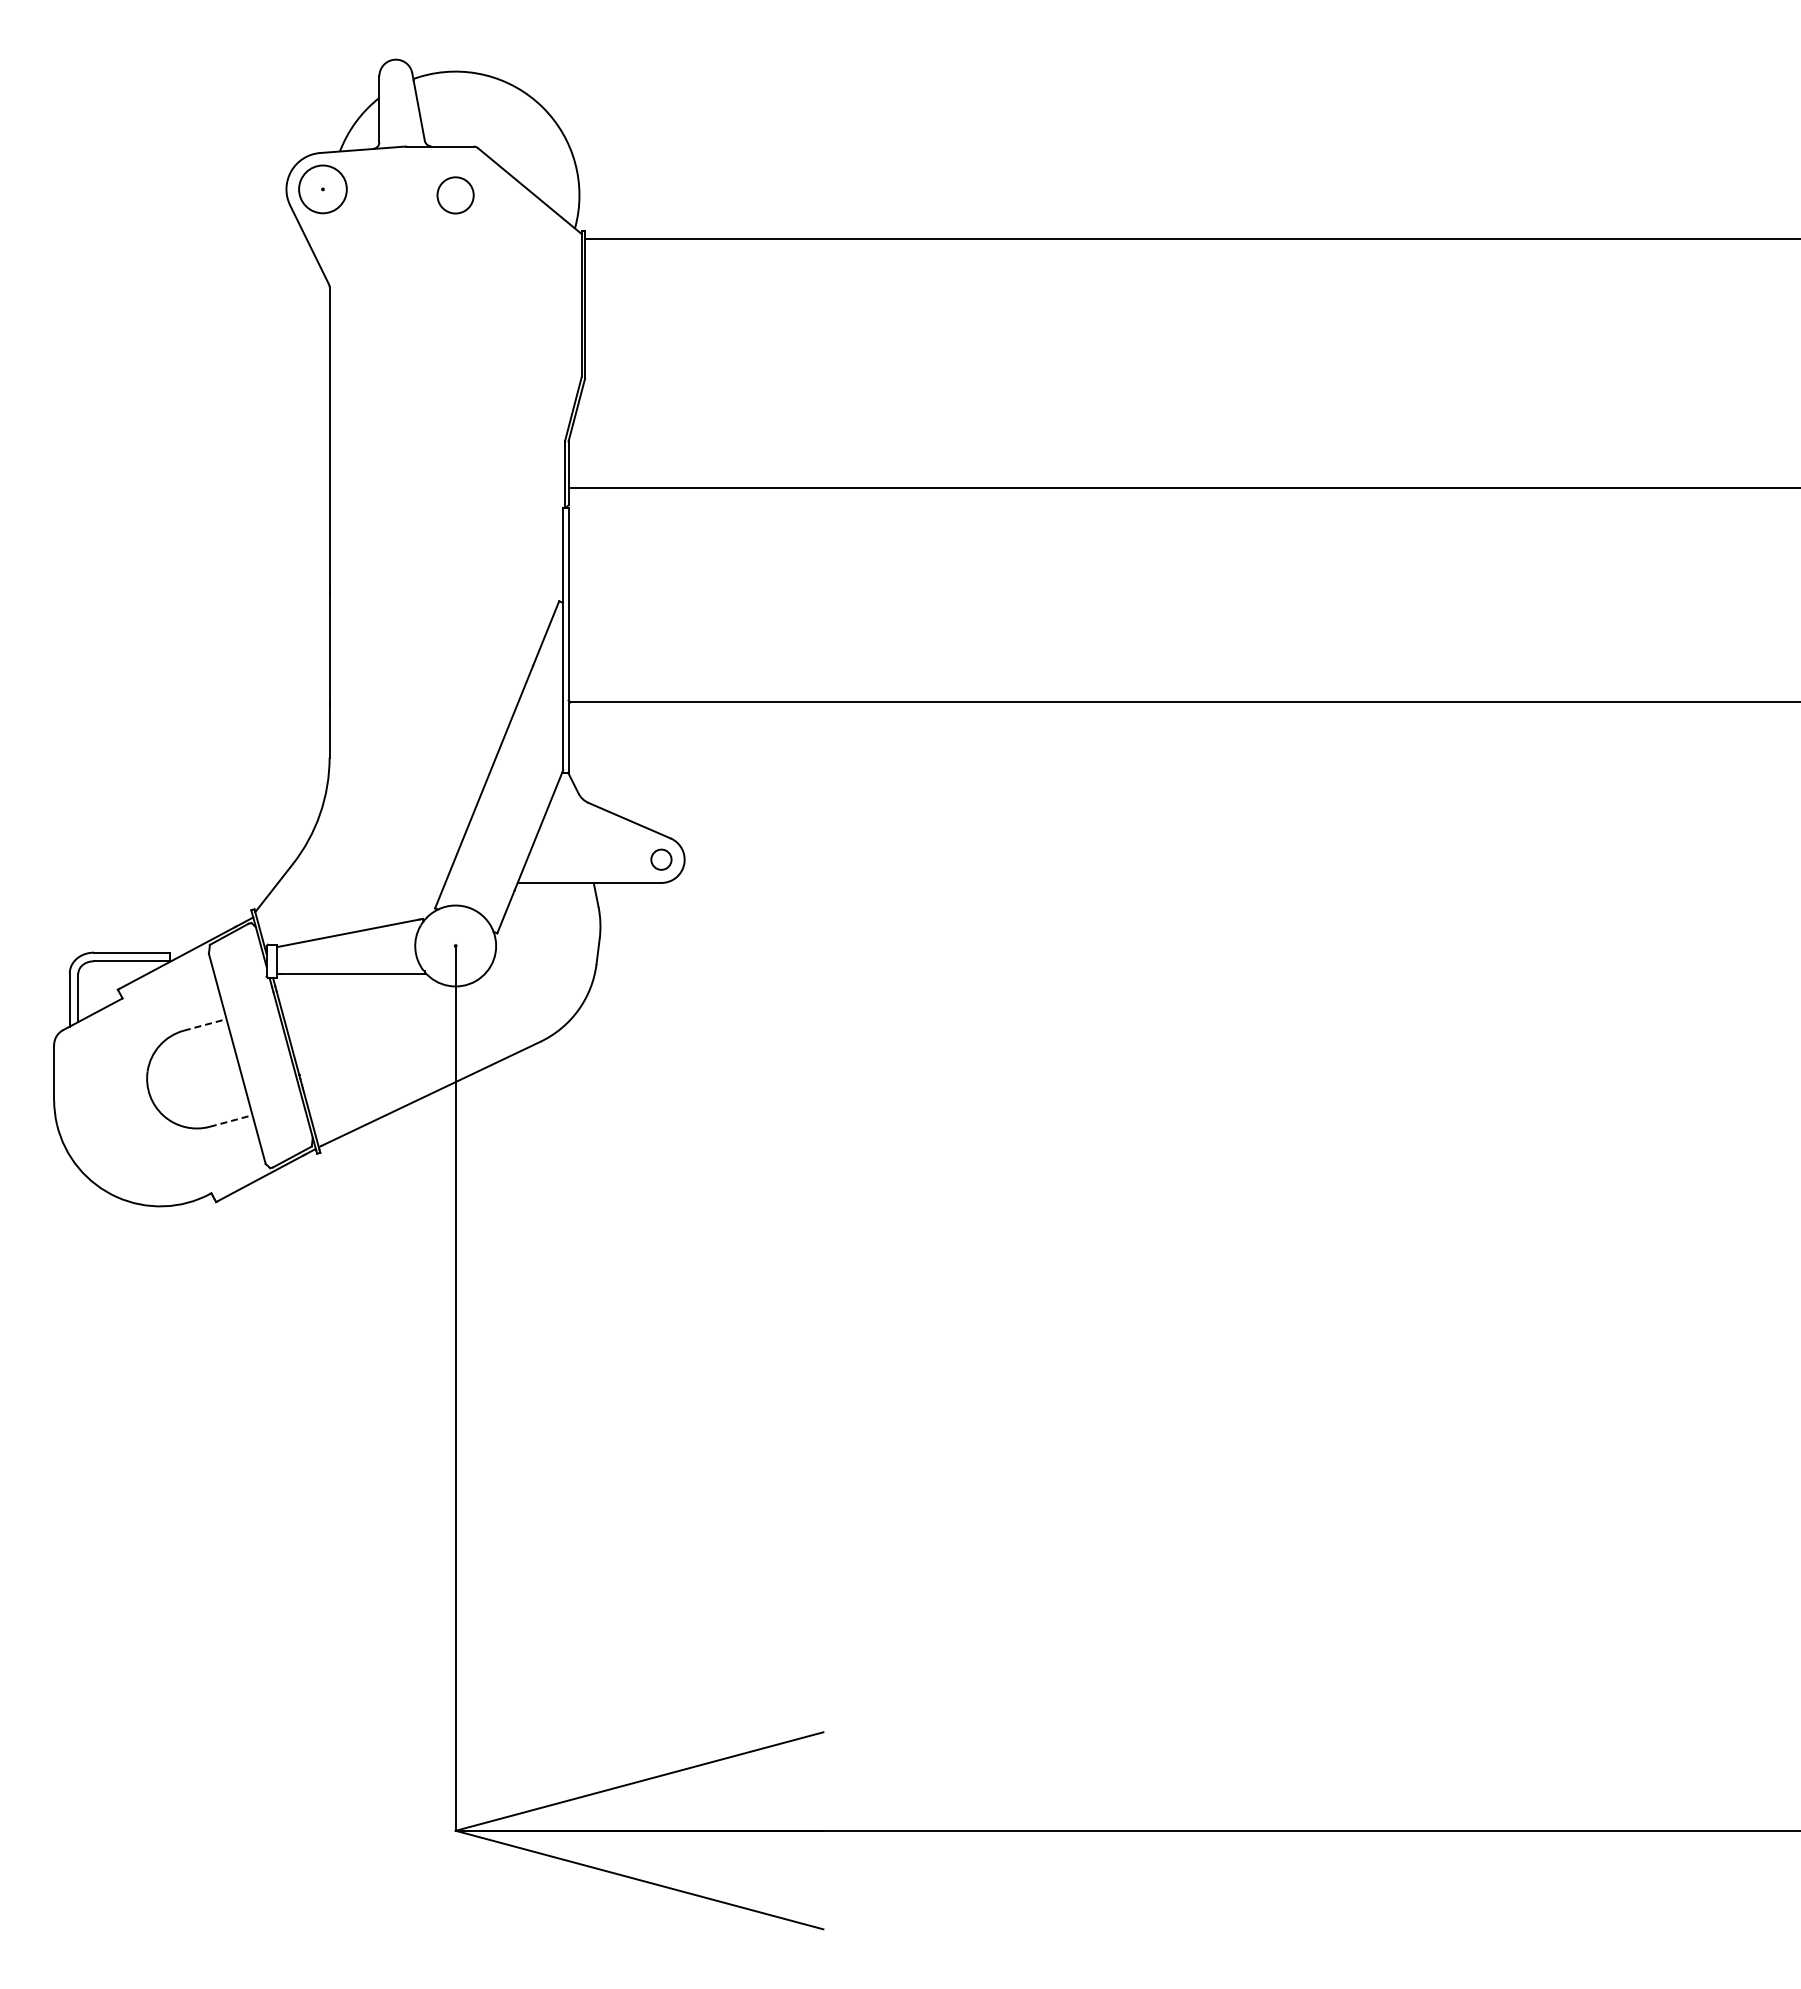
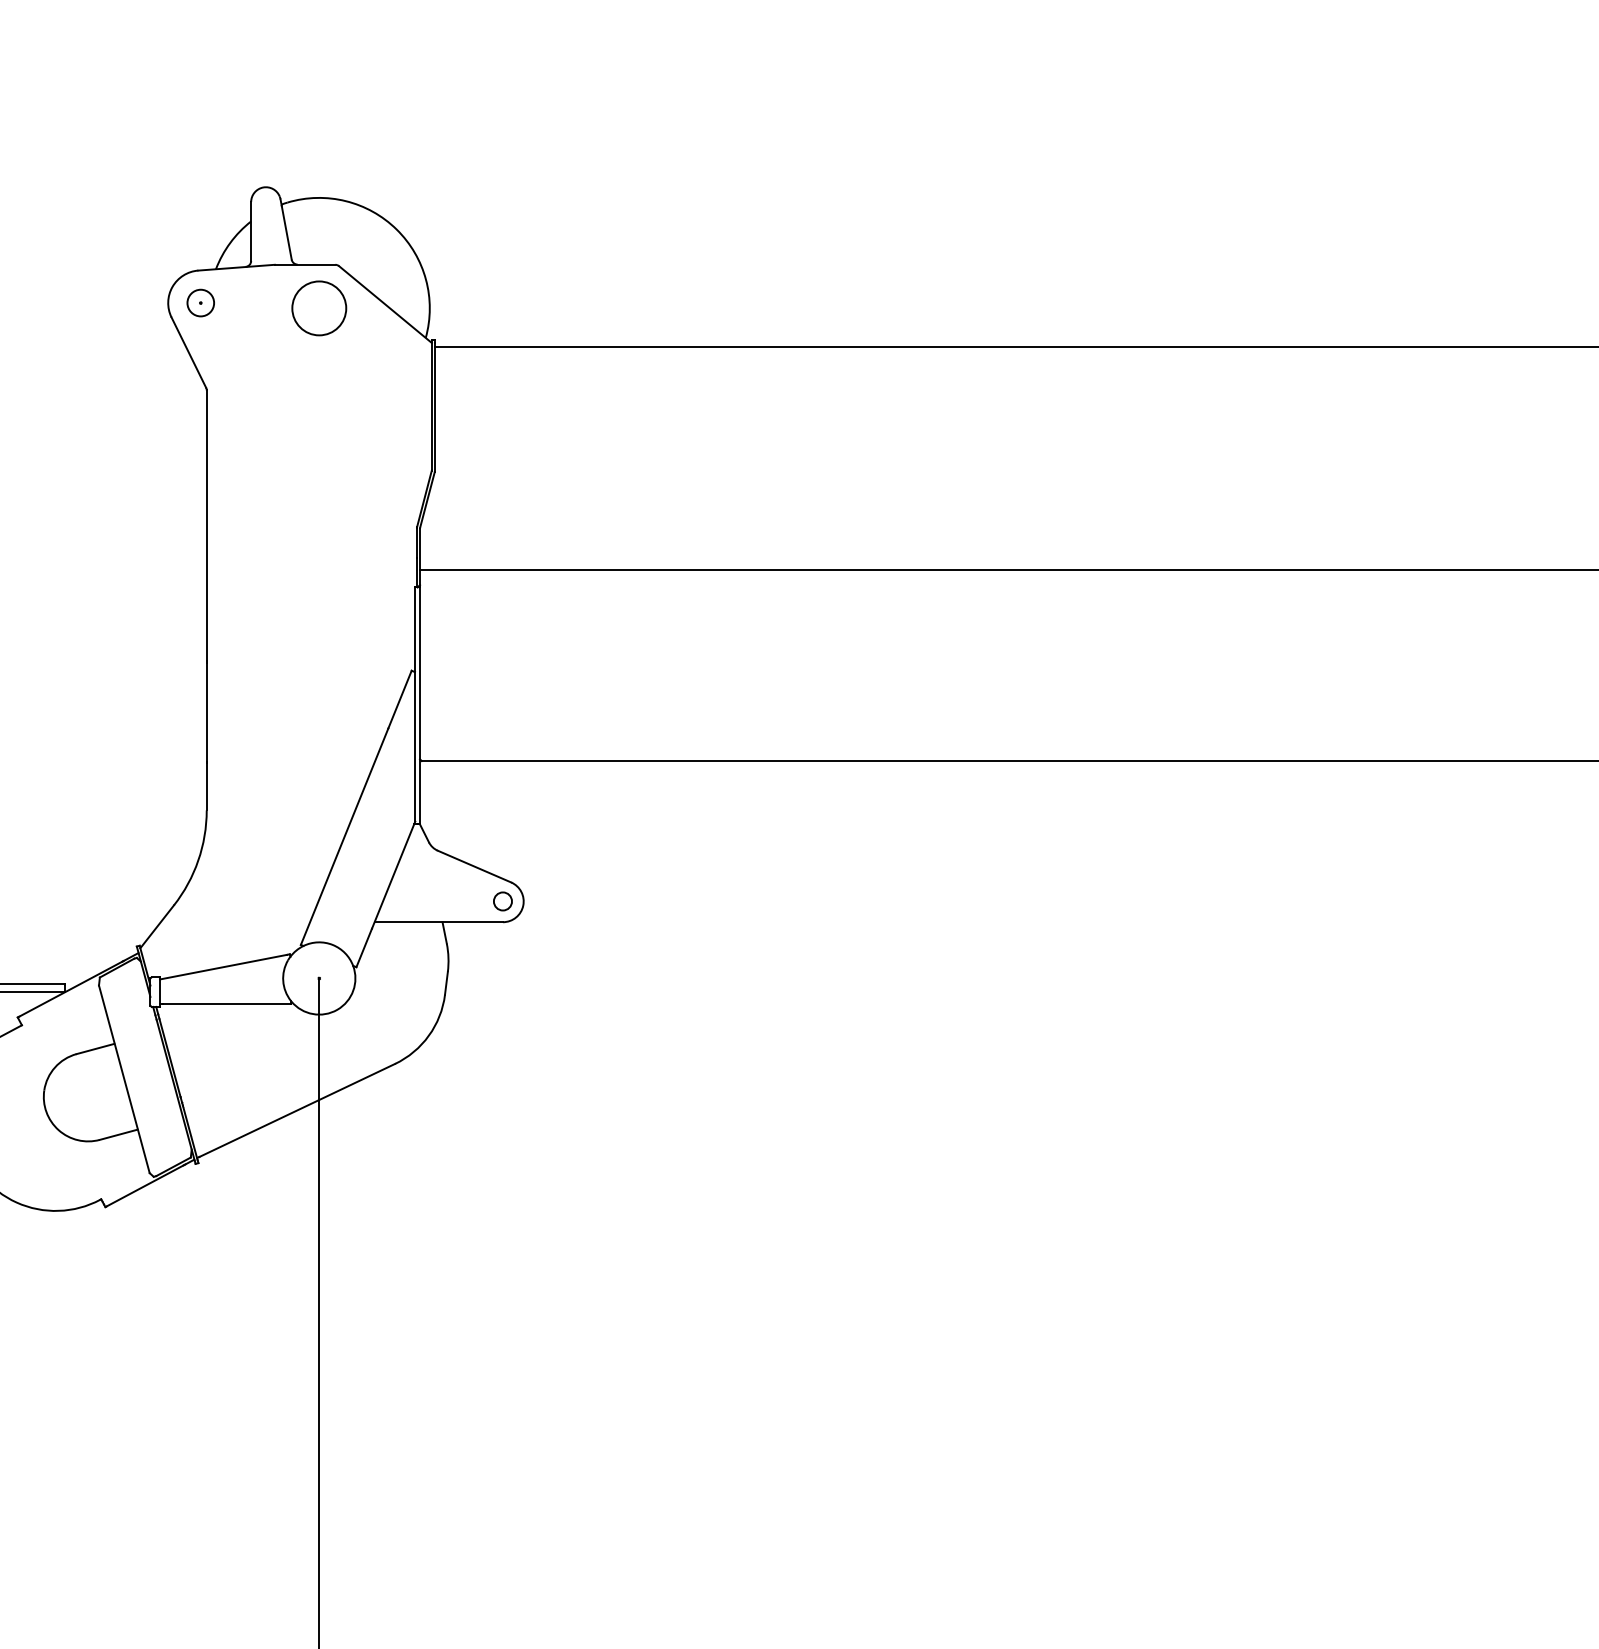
circle: (322, 189) -> (200, 303), size x0.62
circle: (455, 195) -> (319, 308), size x1.67
line: (205, 1024) -> (95, 1048), dashed -> solid
line: (231, 1121) -> (119, 1135), dashed -> solid

